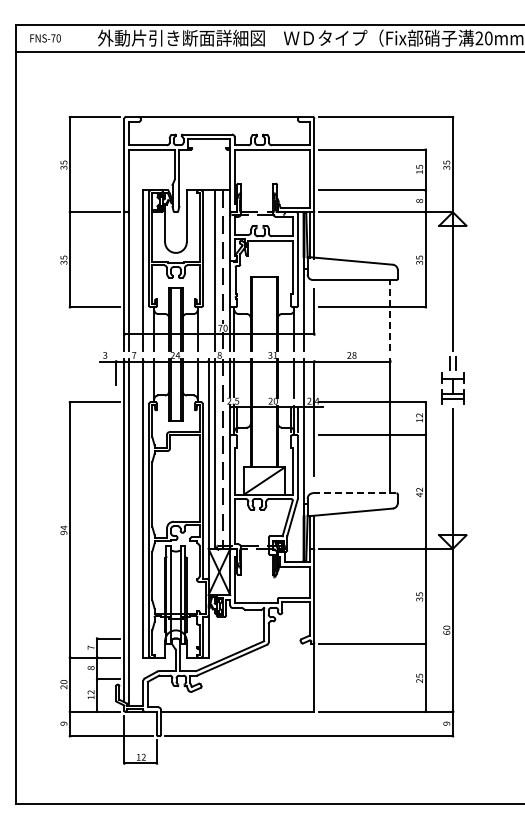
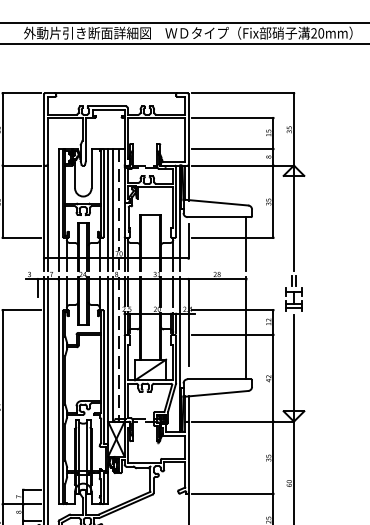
line: (208, 270) -> (108, 209), added
line: (390, 314) -> (246, 243), dashed -> solid
line: (354, 493) -> (219, 379), dashed -> solid

